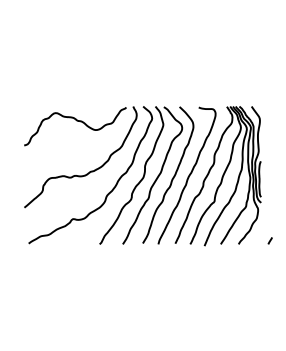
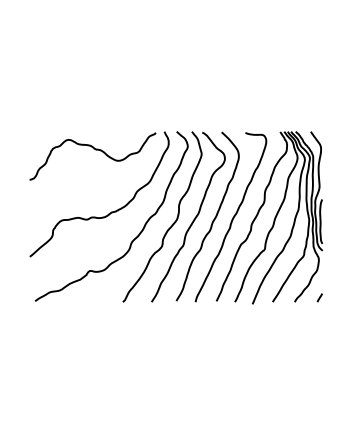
curve: (269, 240) -> (319, 297), moved

